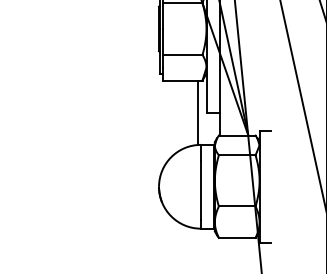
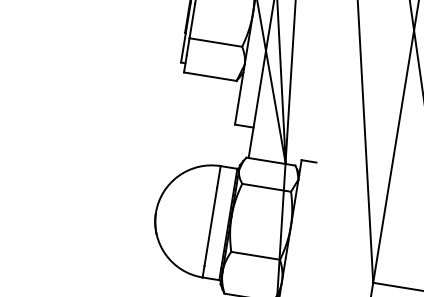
line: (198, 112) -> (224, 122), removed

